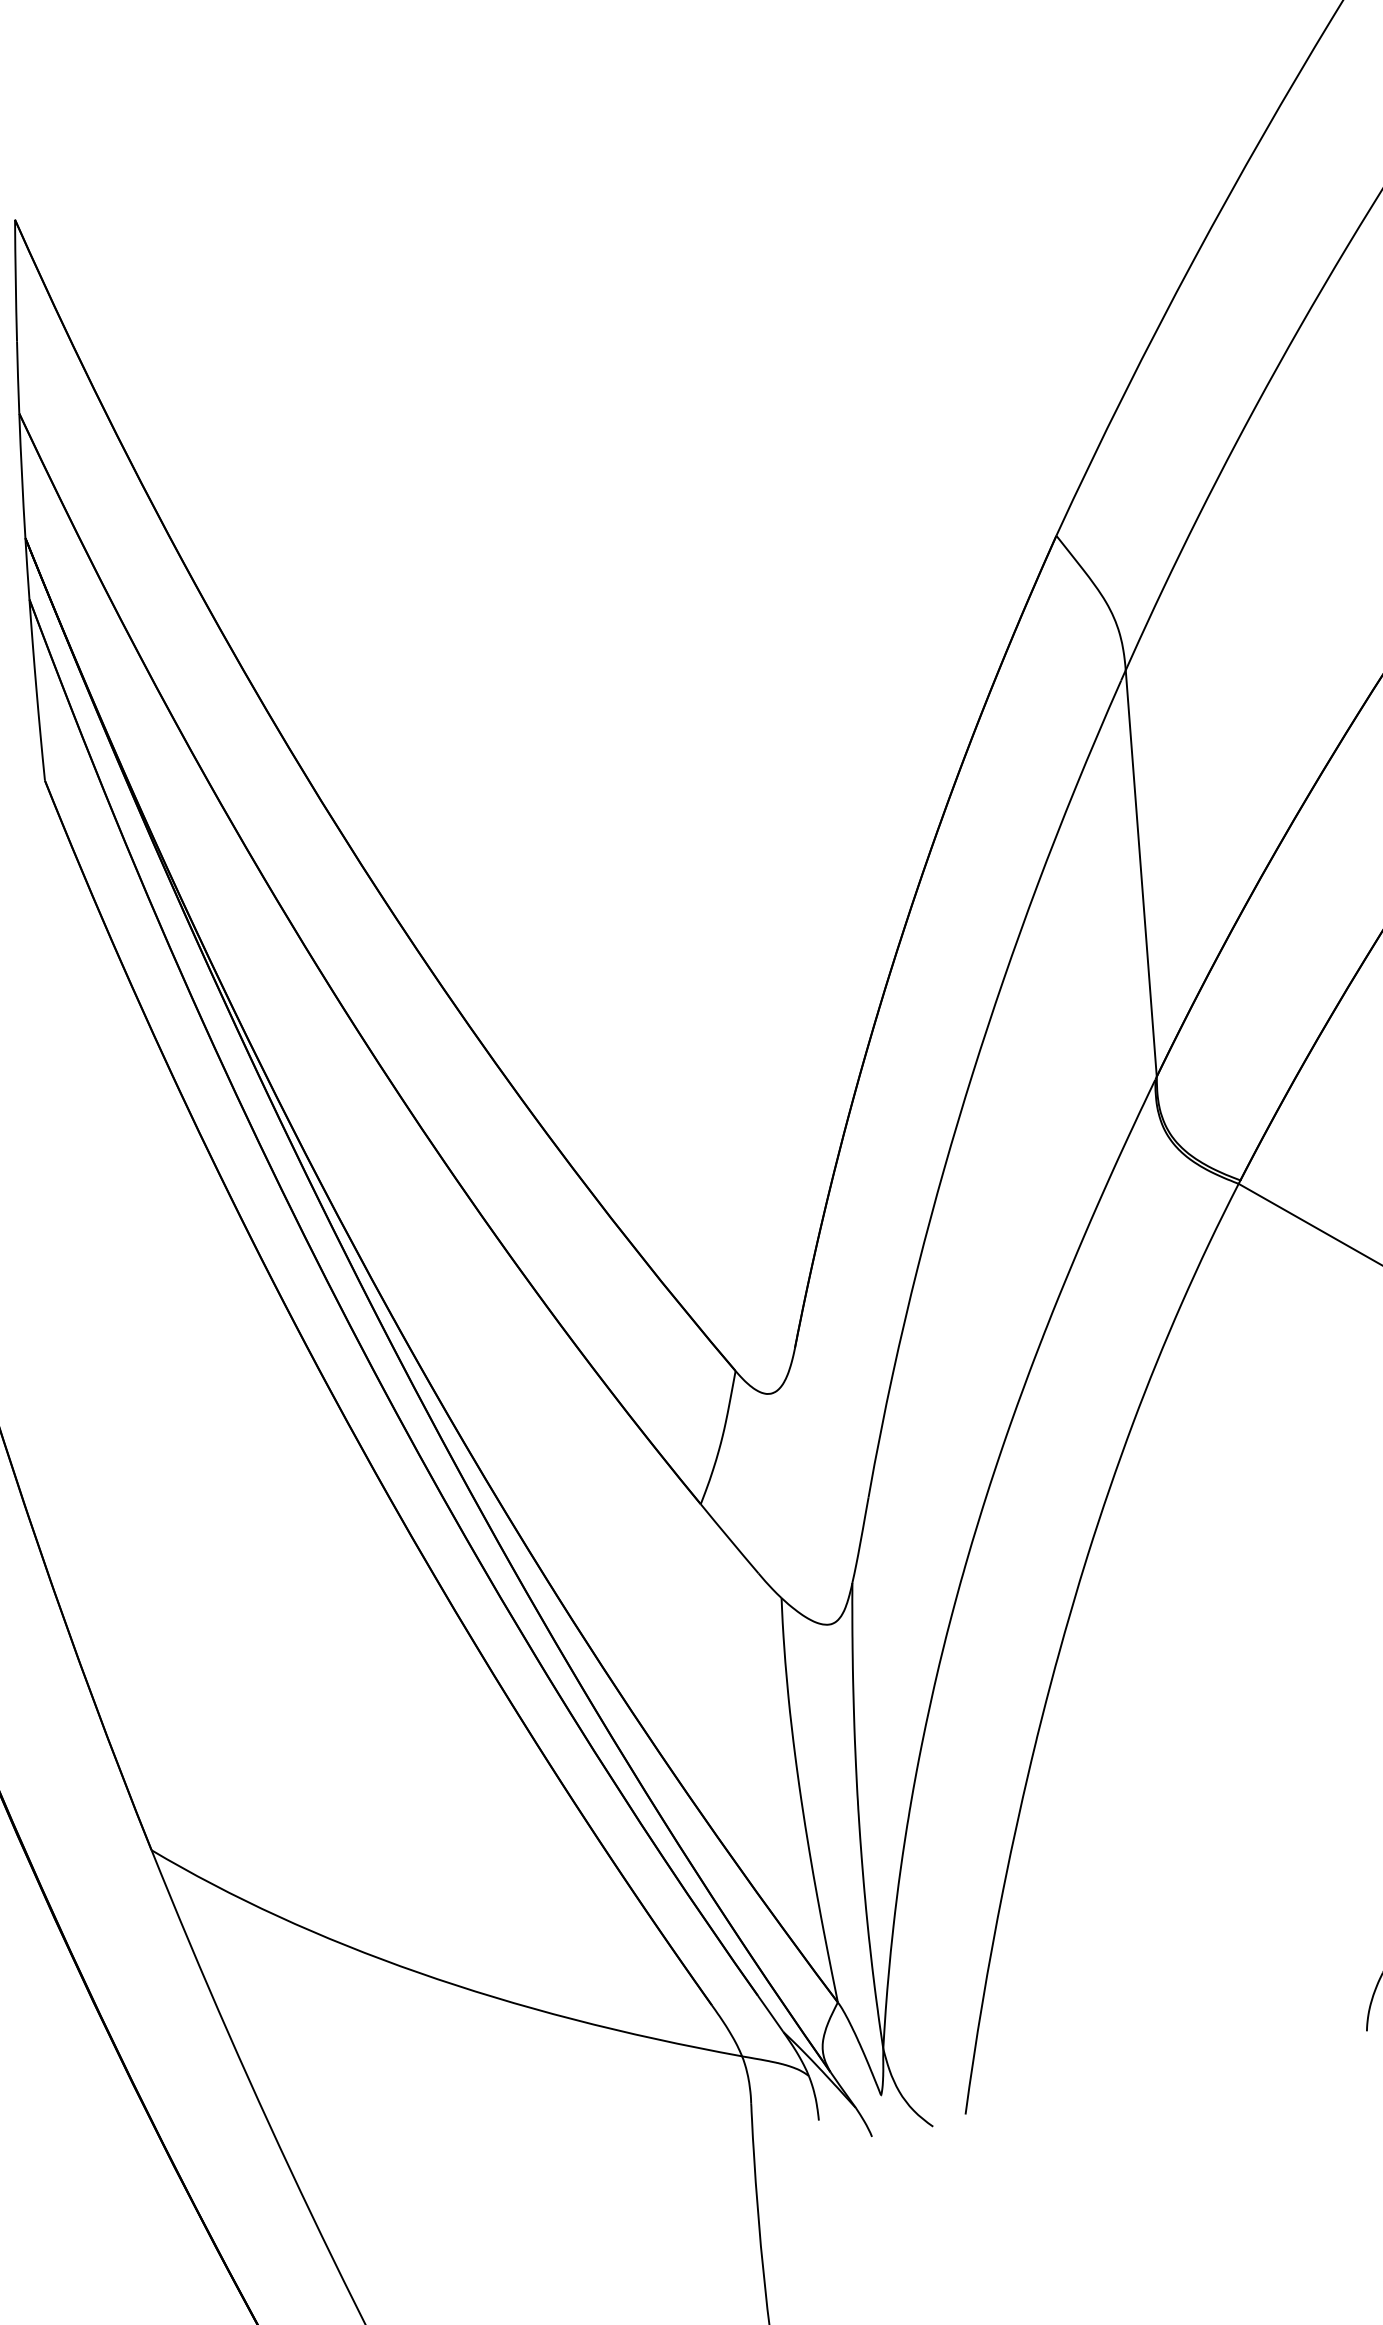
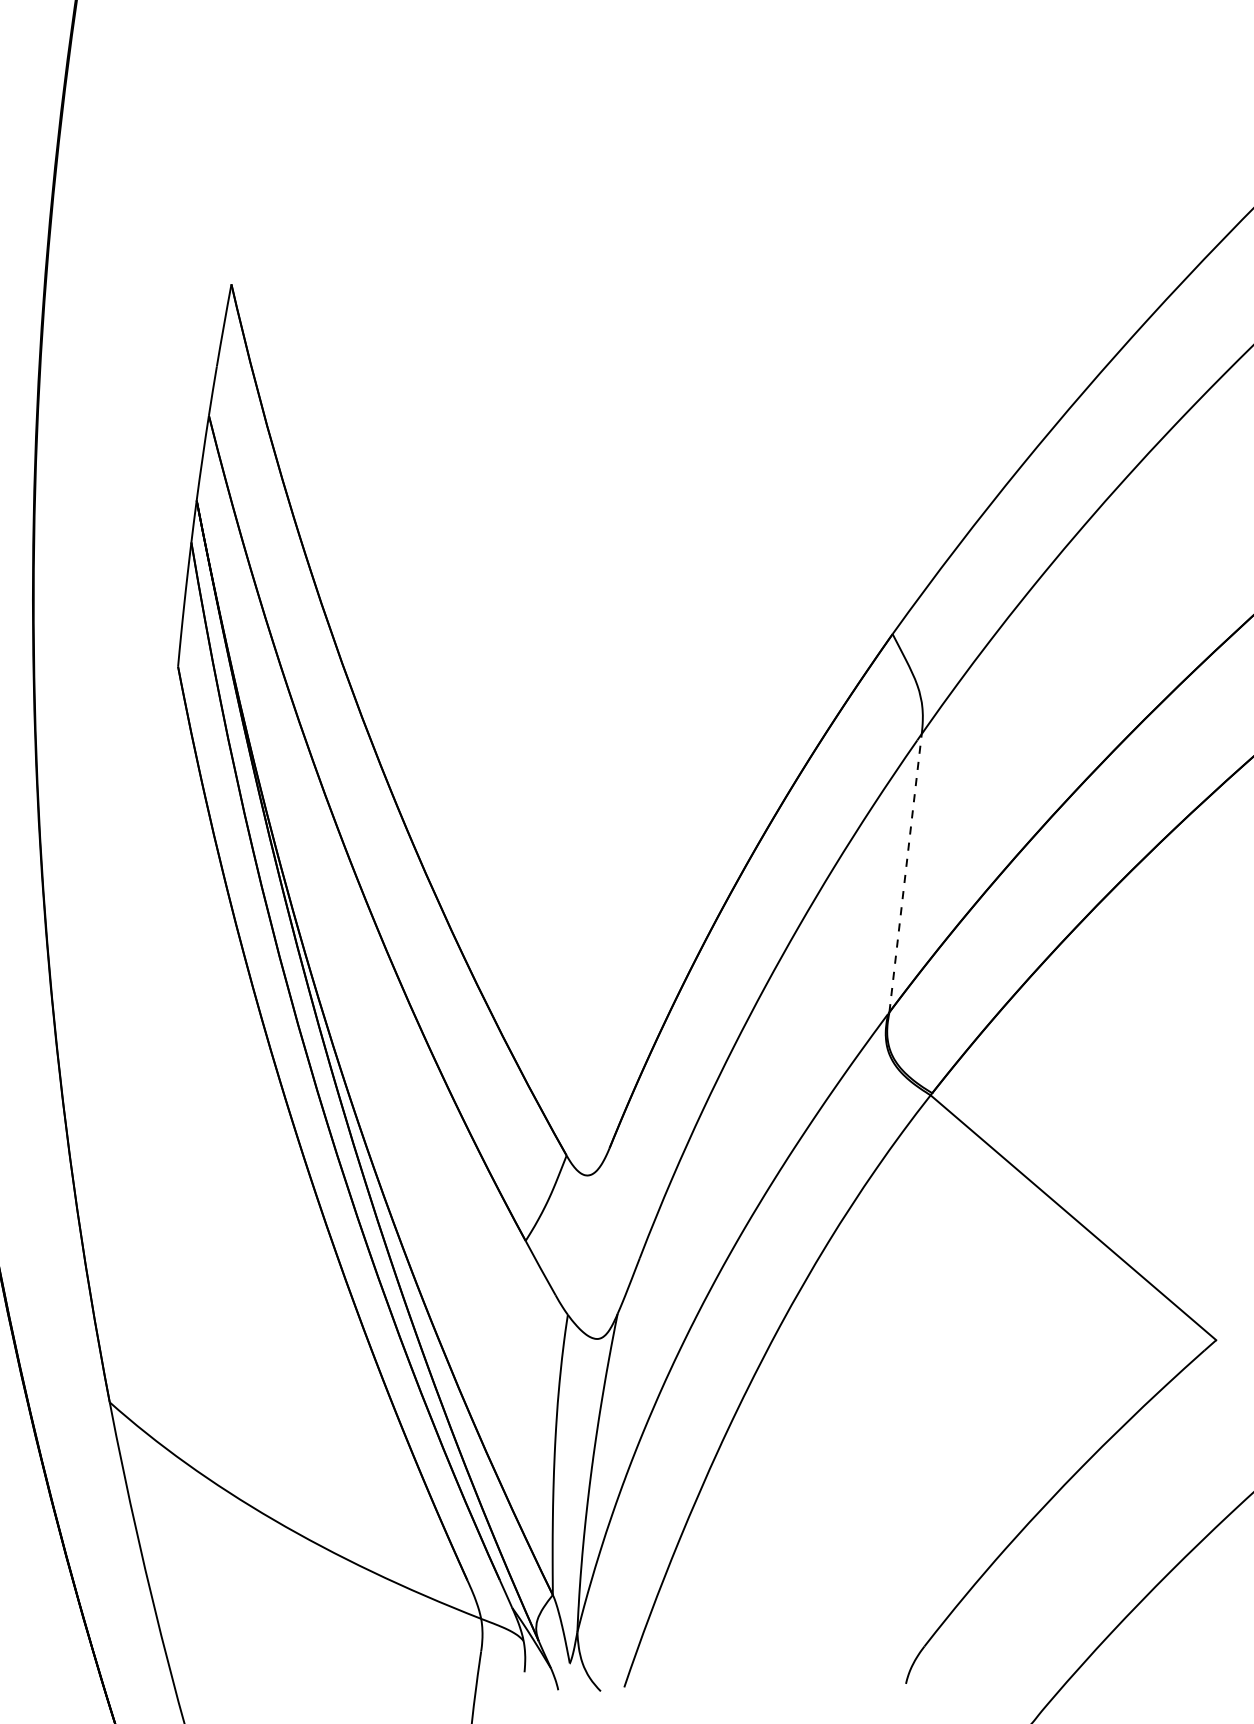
line: (1140, 872) -> (905, 872), solid -> dashed

